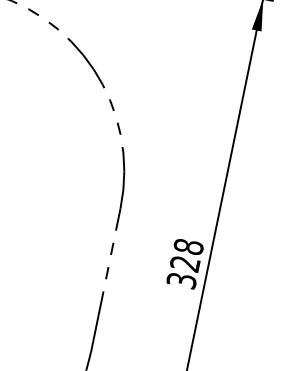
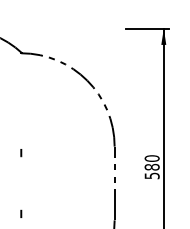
text: (184, 262) -> (151, 166), 328 -> 580

